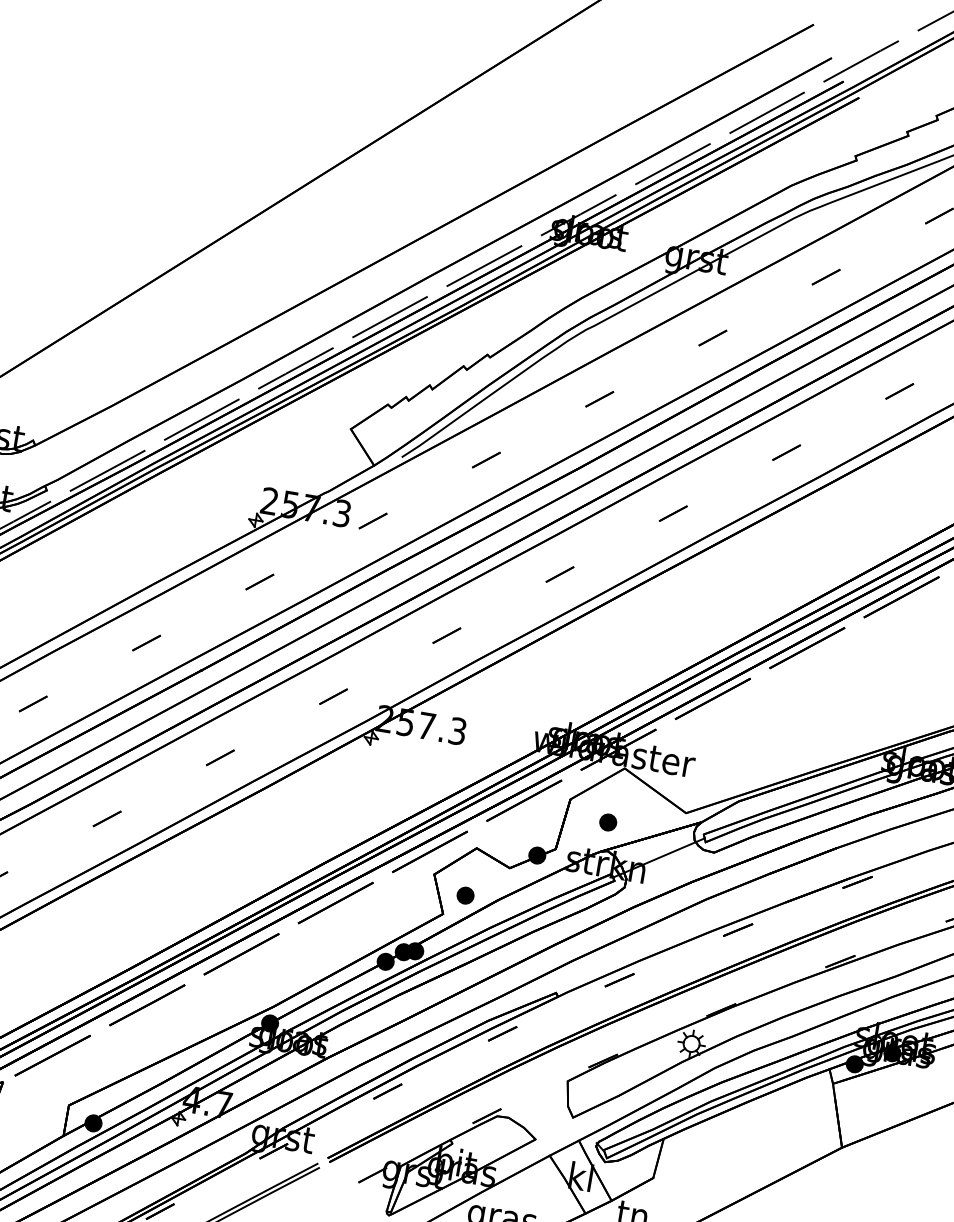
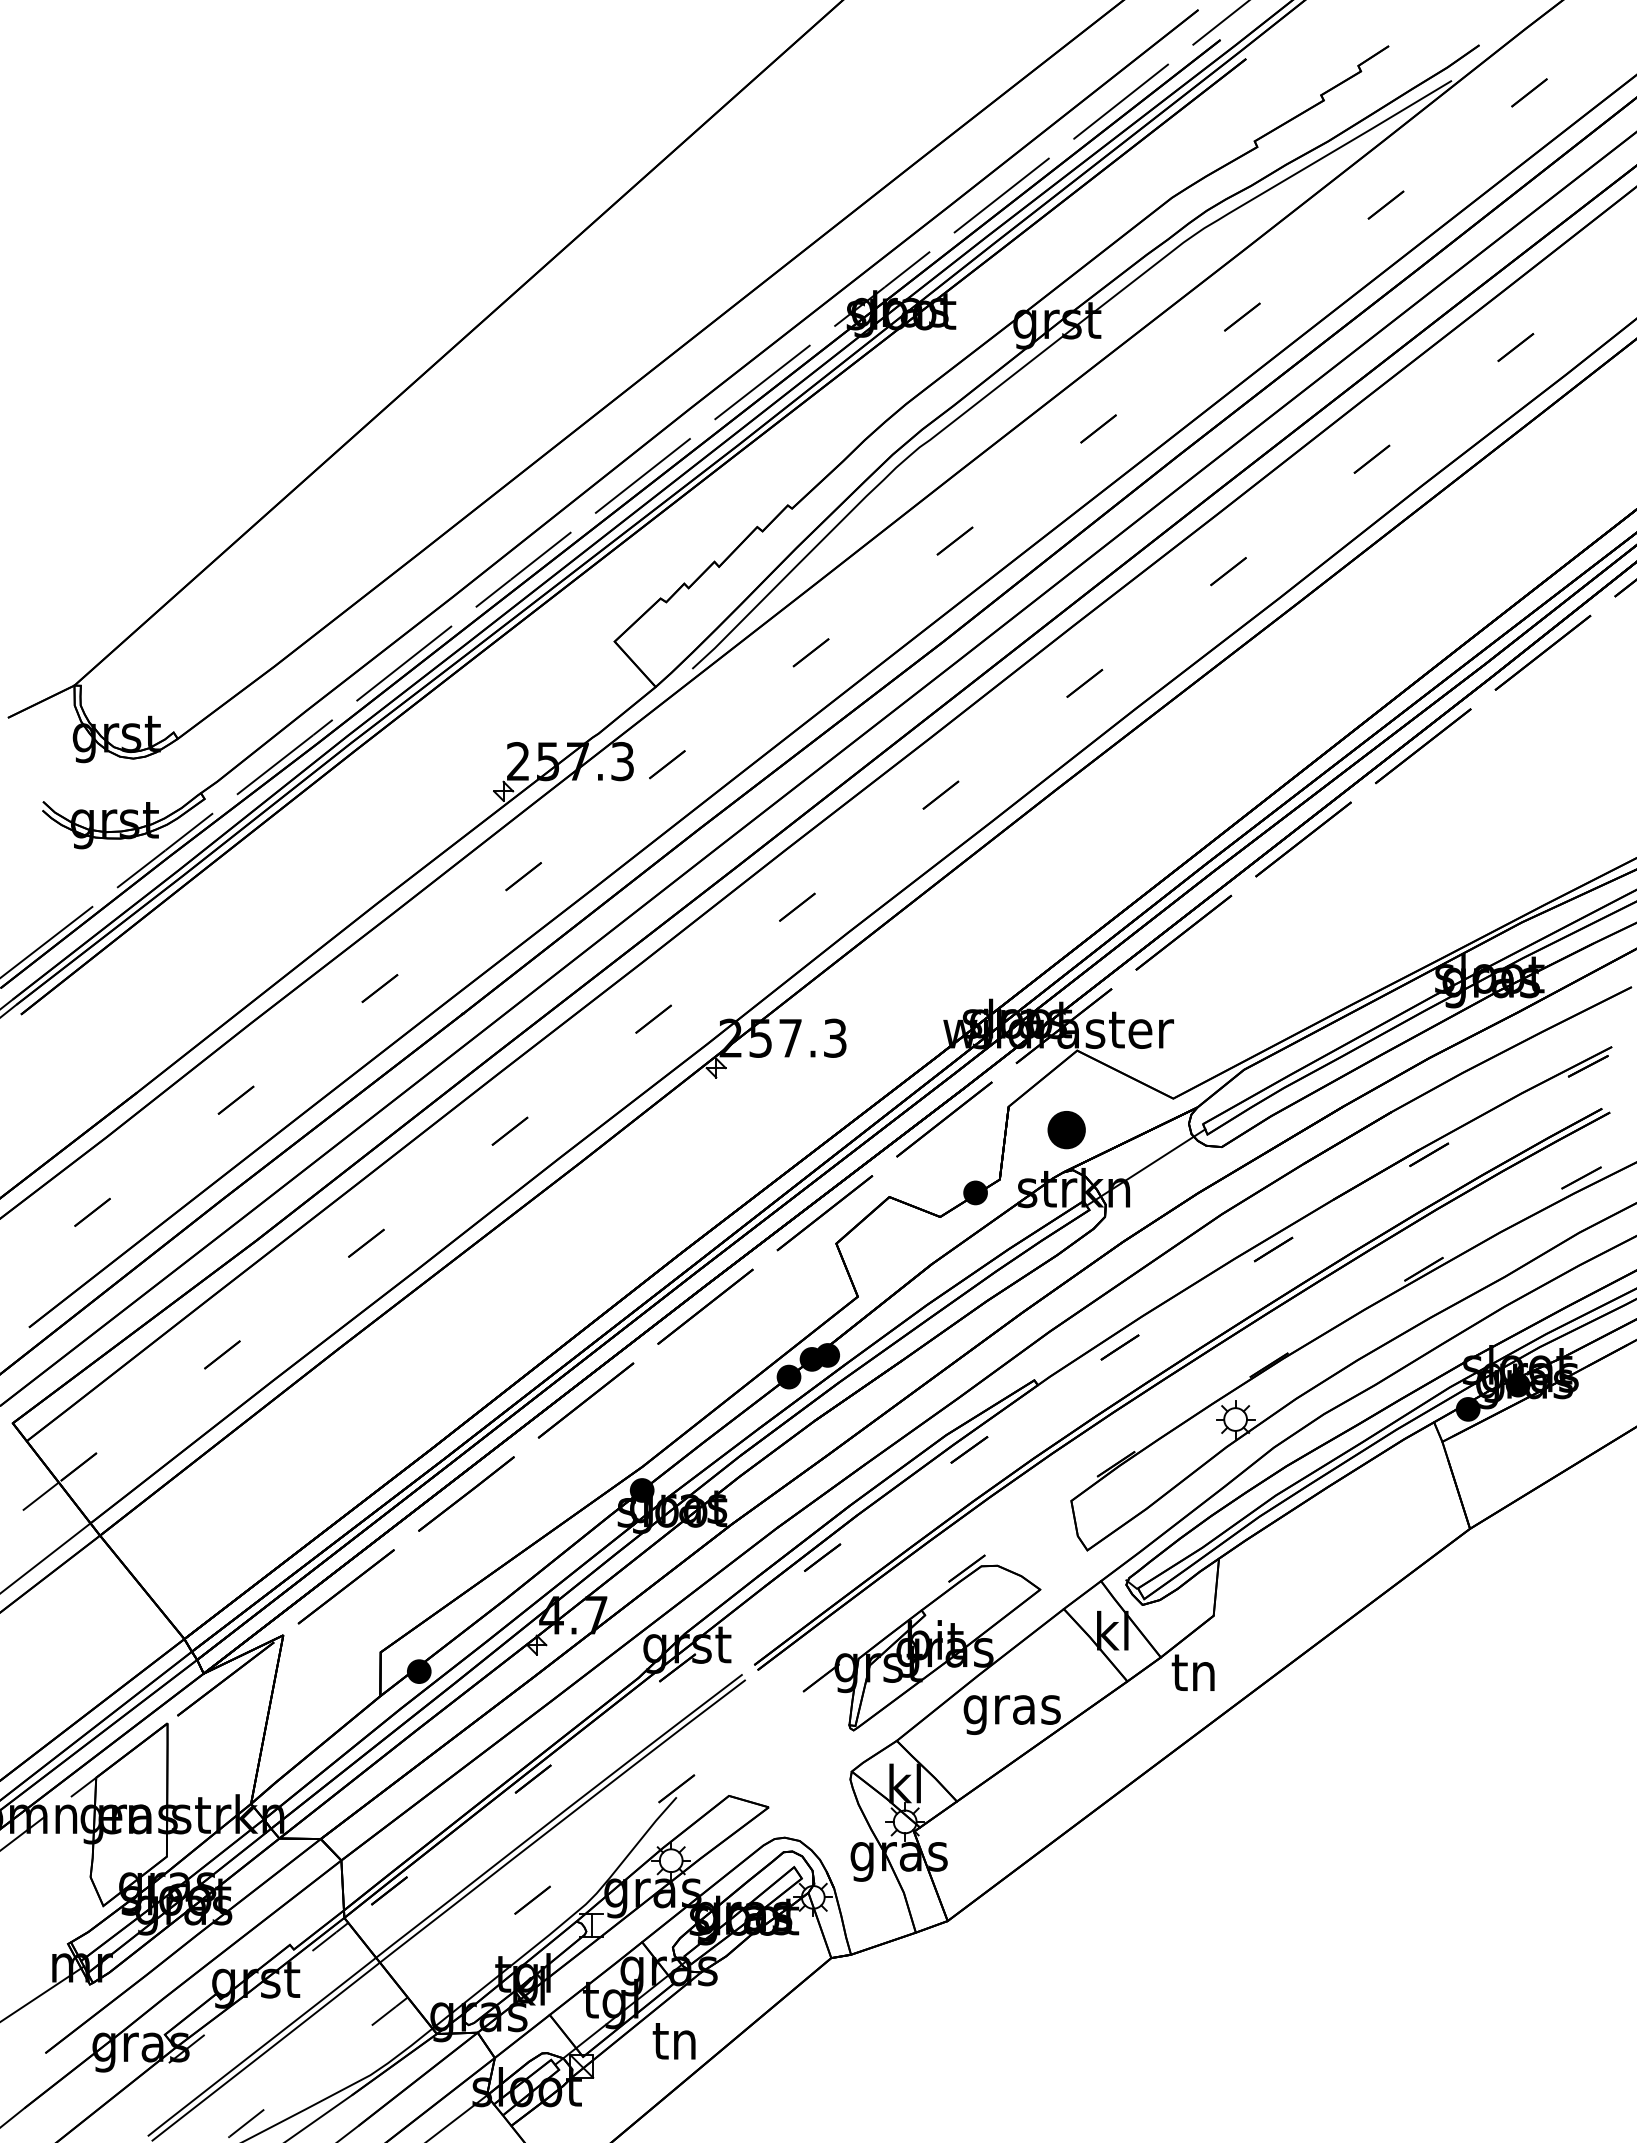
part: (608, 822) -> (1066, 1129), size x1.6
part: (465, 895) -> (884, 1265), removed

